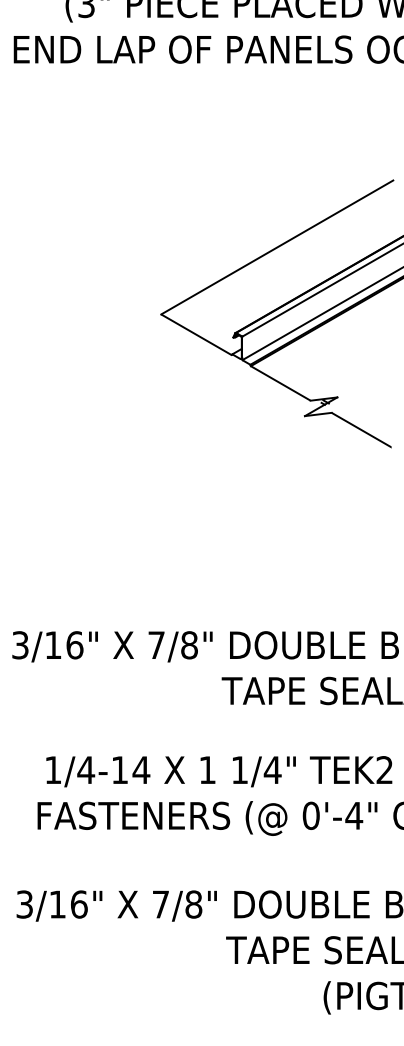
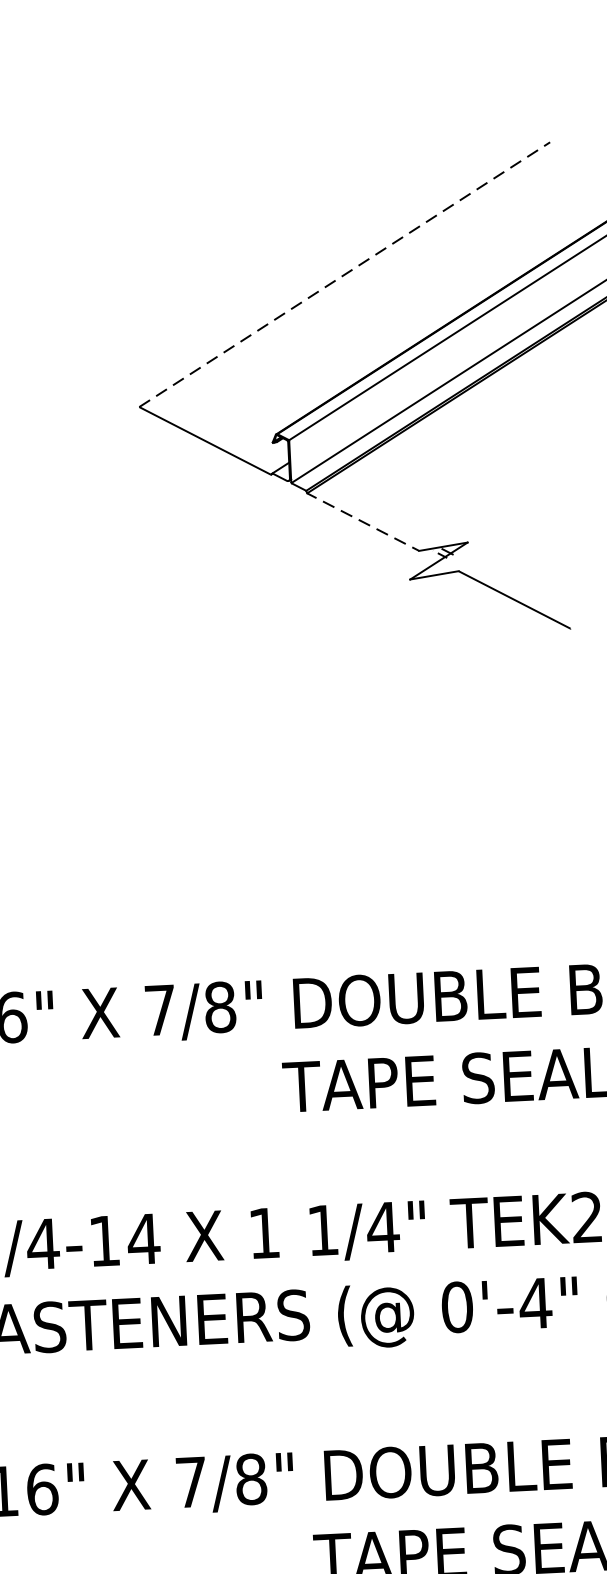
line: (277, 247) -> (345, 274), solid -> dashed
line: (276, 380) -> (355, 517), solid -> dashed

